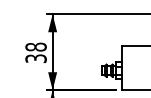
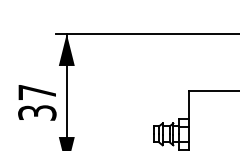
text: (35, 46) -> (36, 91), 38 -> 37

